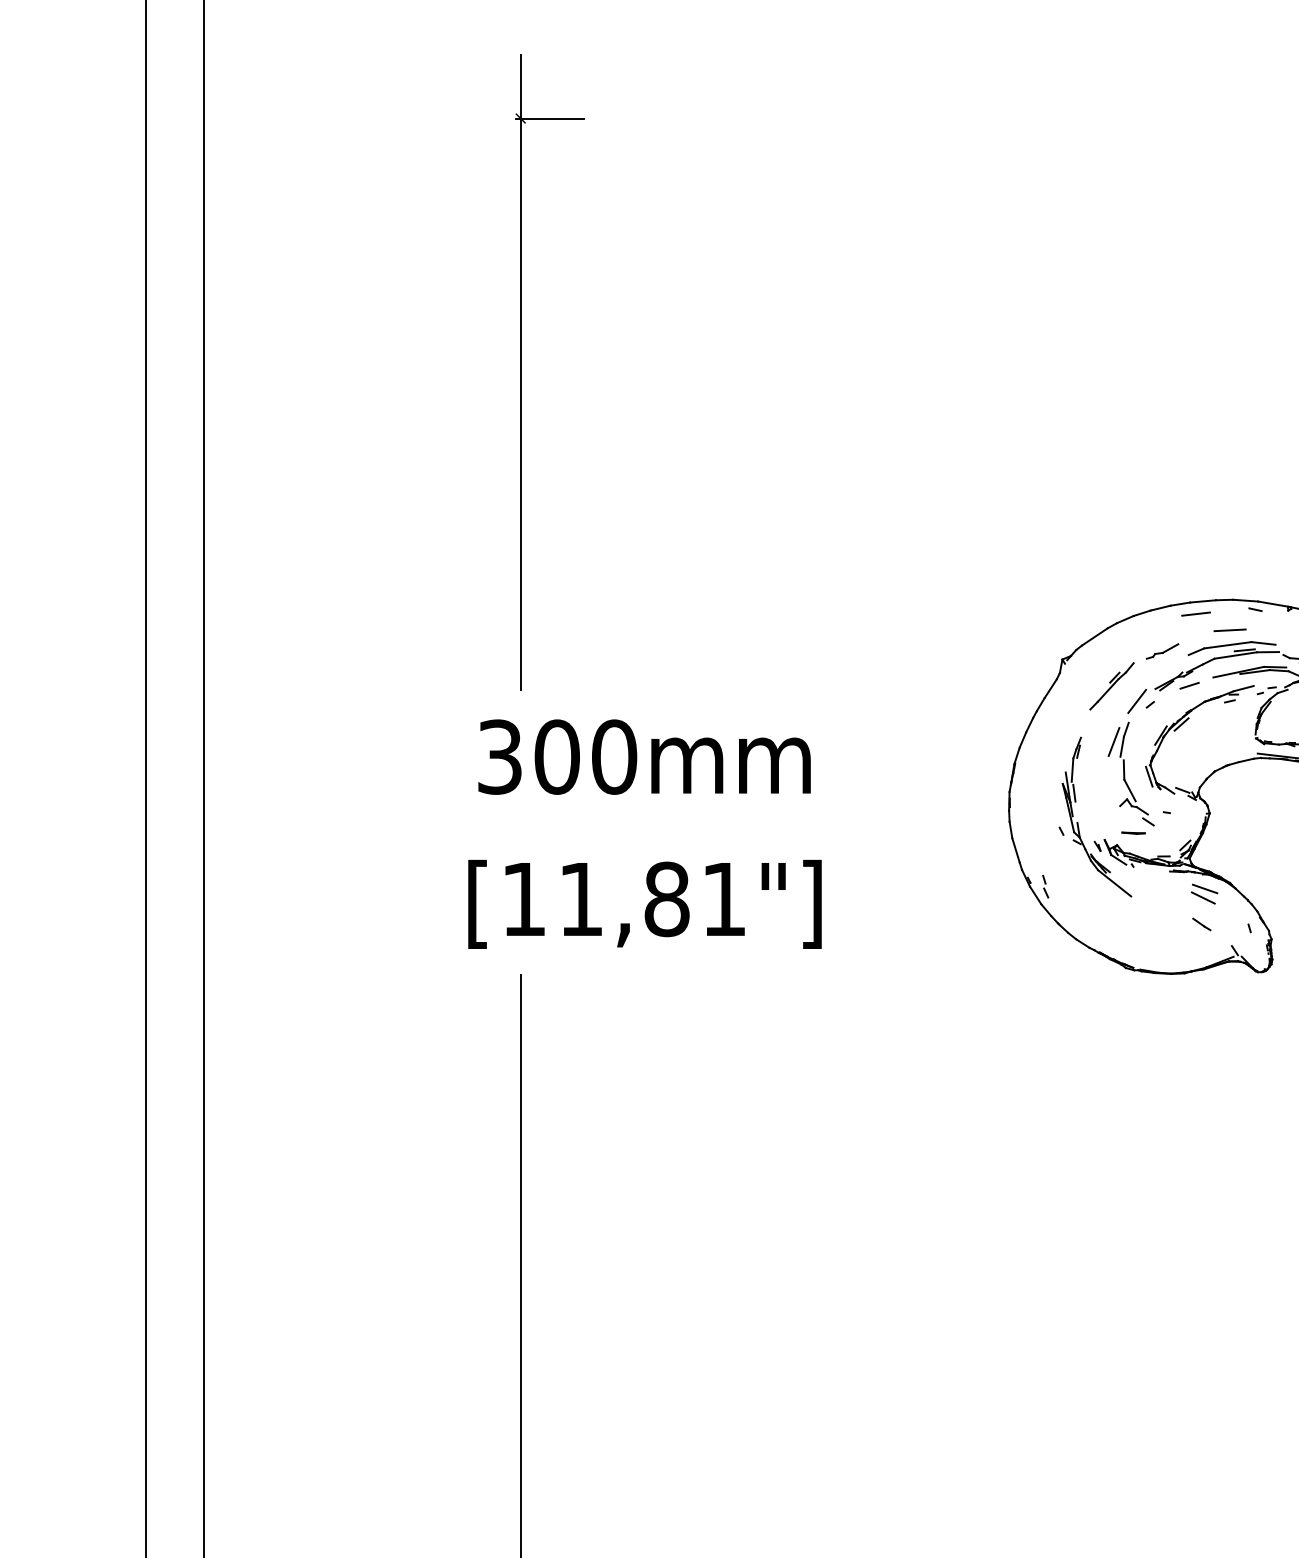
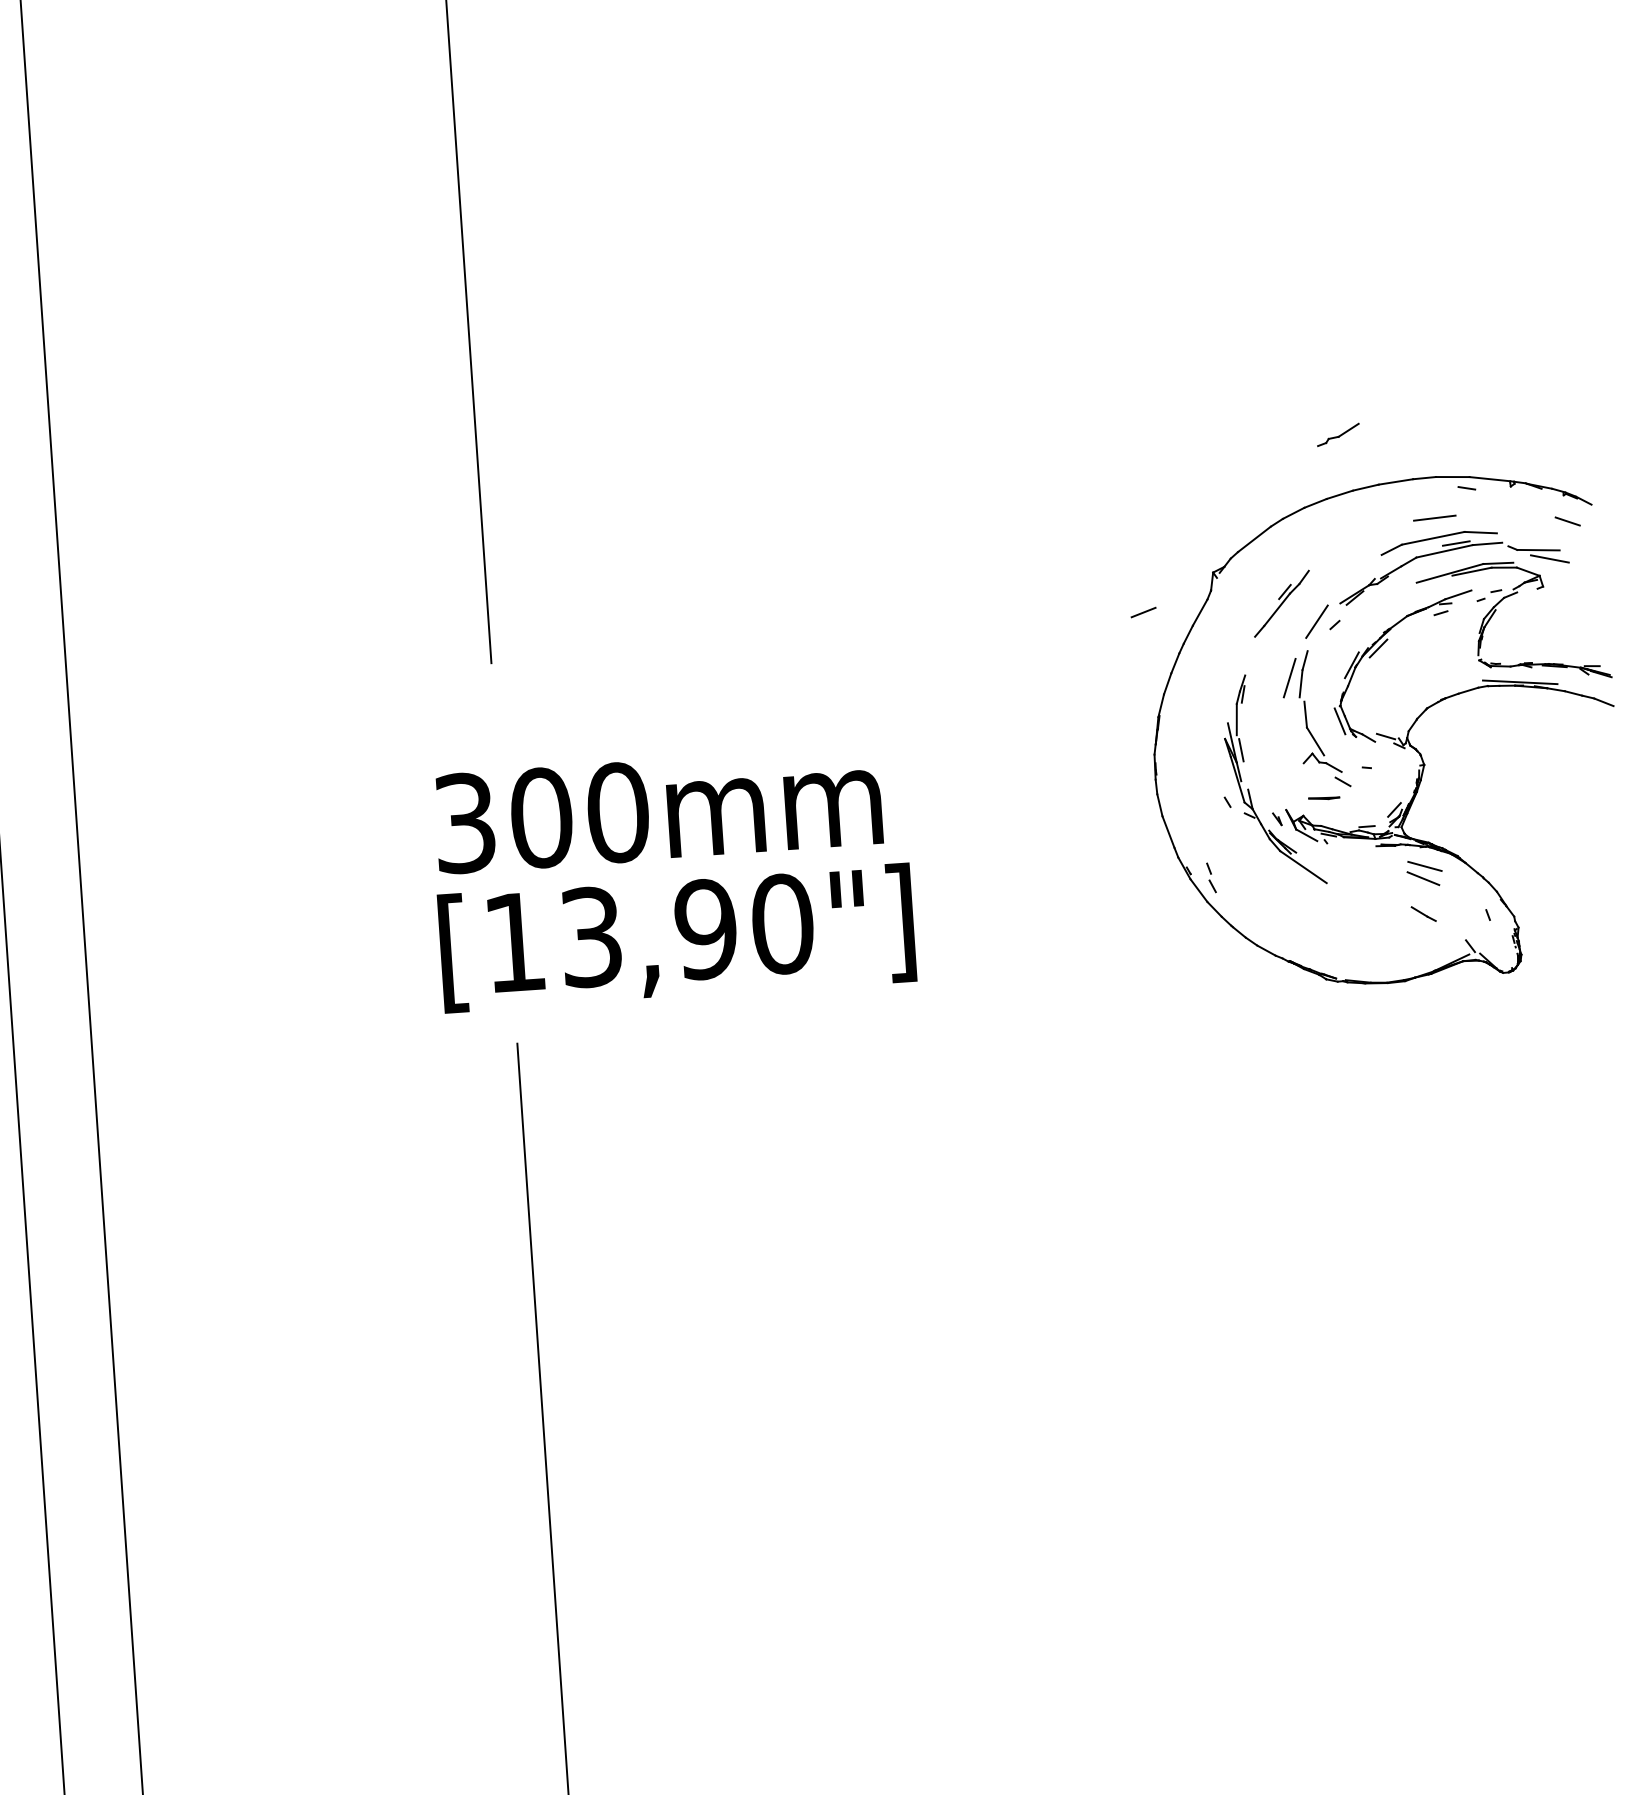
line: (1195, 613) -> (1386, 498), removed
part: (1162, 651) -> (1338, 434), moved
line: (1189, 685) -> (1143, 612), moved
text: (644, 756) -> (658, 809), moved
text: (652, 899) -> (686, 930), [11,81"] -> [13,90"]

